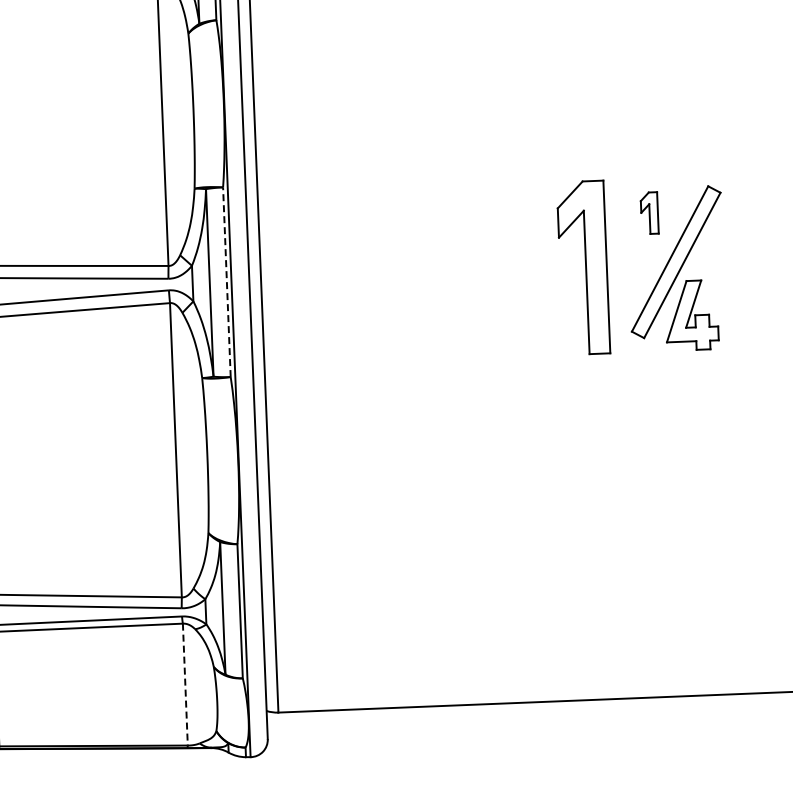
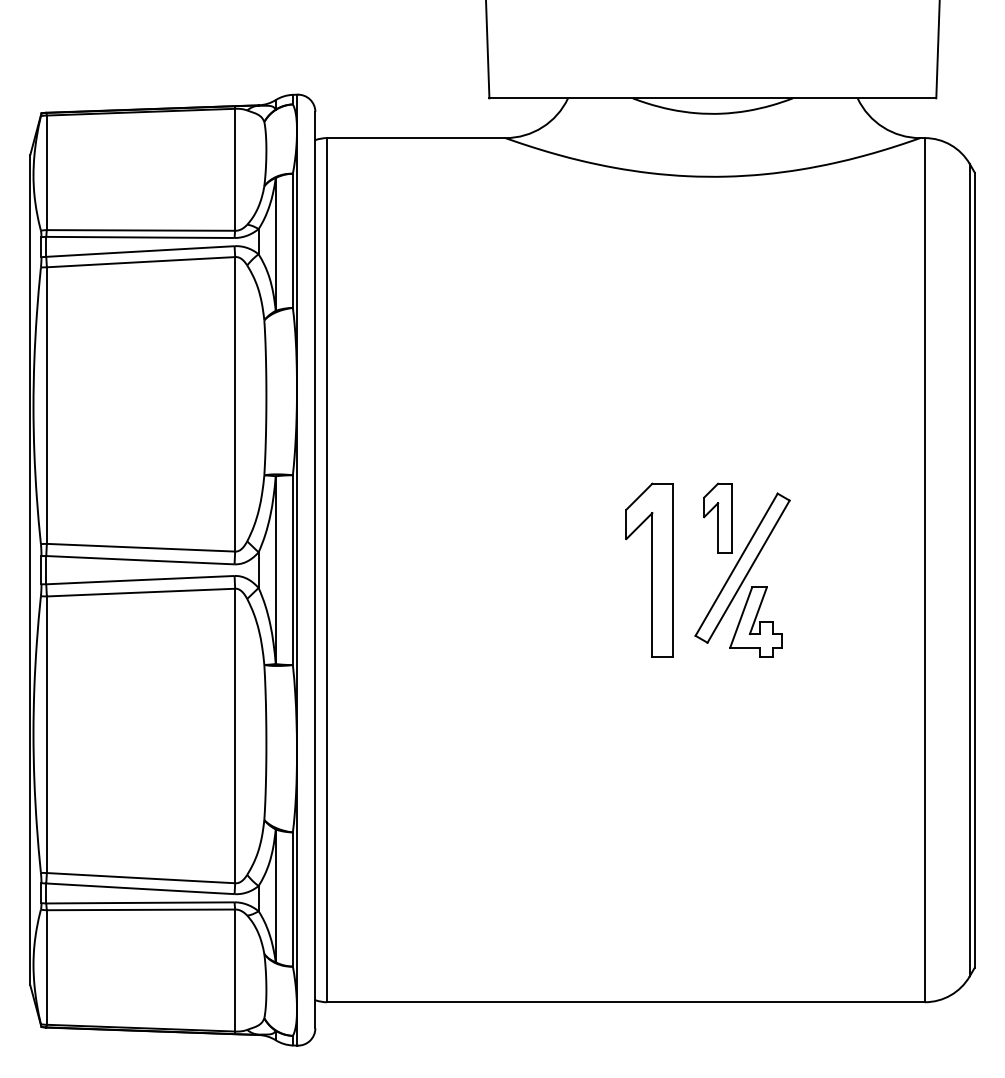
part: (649, 212) -> (717, 517), size x1.67
line: (226, 282) -> (292, 570), dashed -> solid
line: (185, 684) -> (235, 970), dashed -> solid

